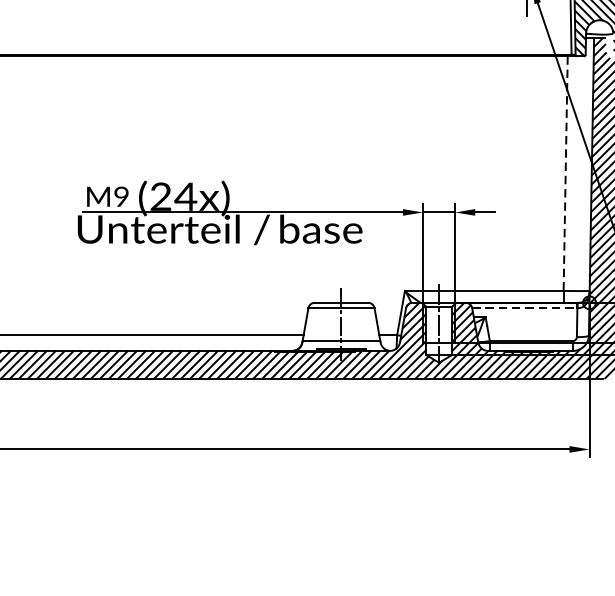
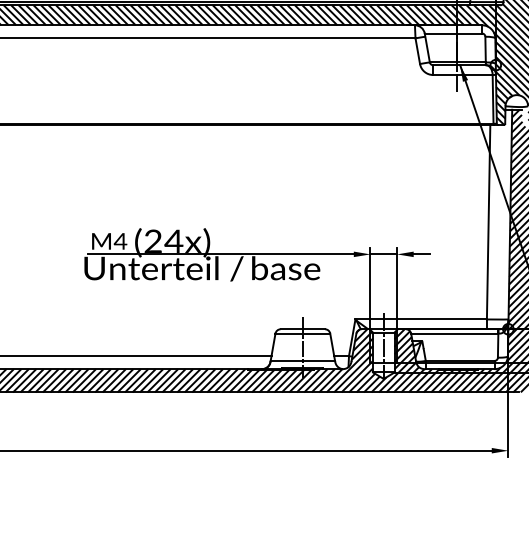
line: (565, 173) -> (488, 222), dashed -> solid
text: (121, 196) -> (120, 241), M9 -> M4
line: (524, 307) -> (454, 333), dashed -> solid

